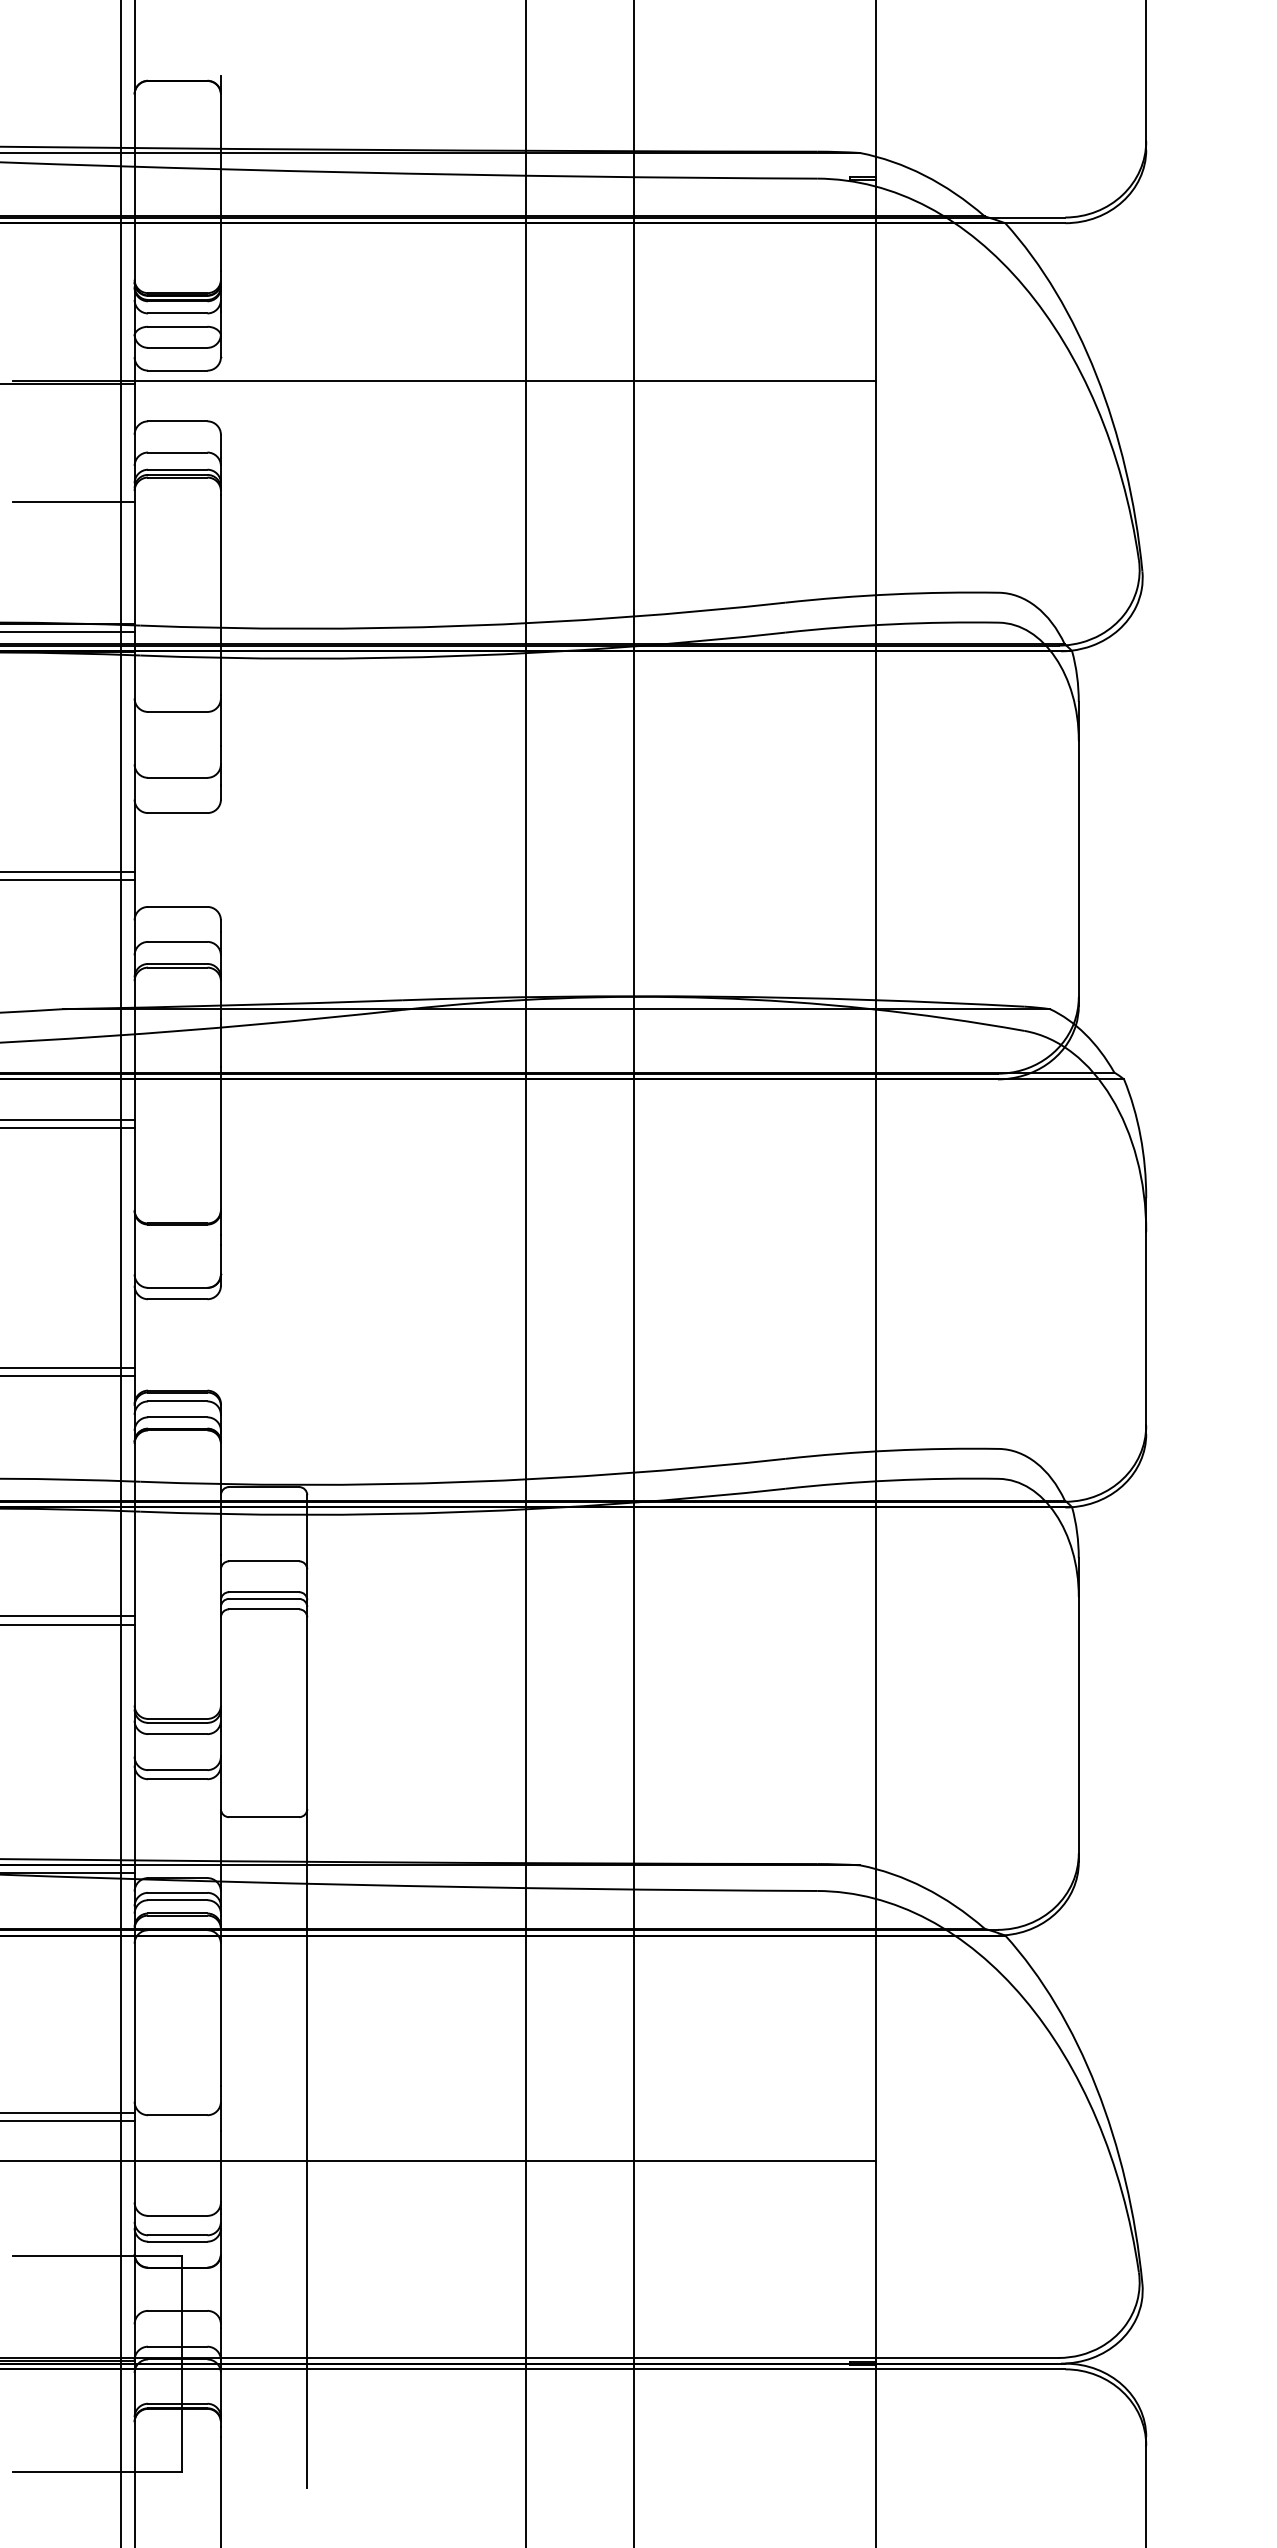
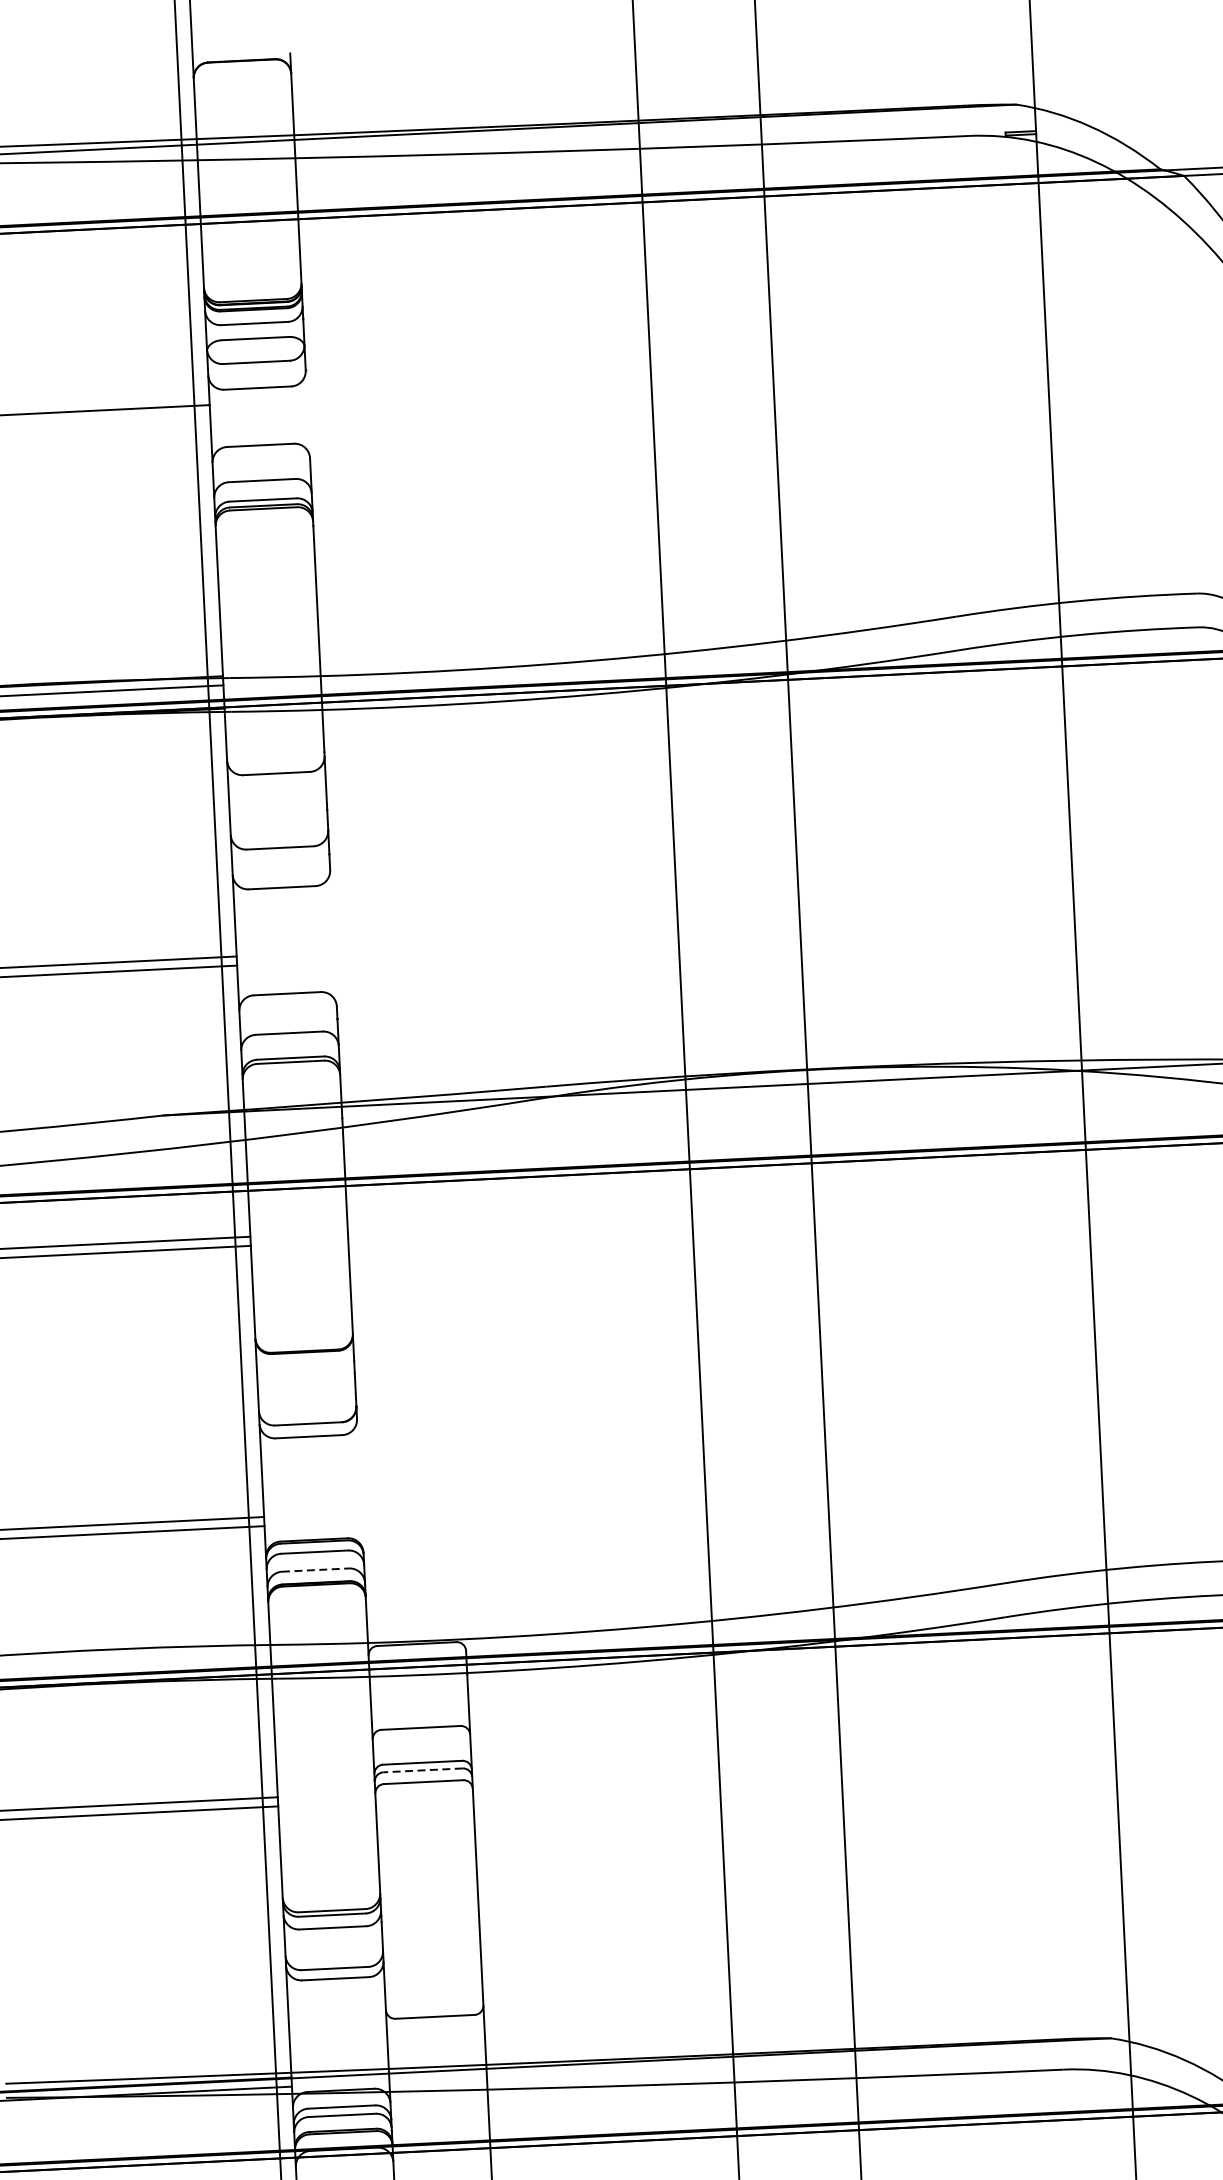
line: (444, 380) -> (559, 384), removed
line: (73, 502) -> (147, 542), removed
line: (177, 1417) -> (315, 1570), solid -> dashed
line: (263, 1598) -> (422, 1769), solid -> dashed

